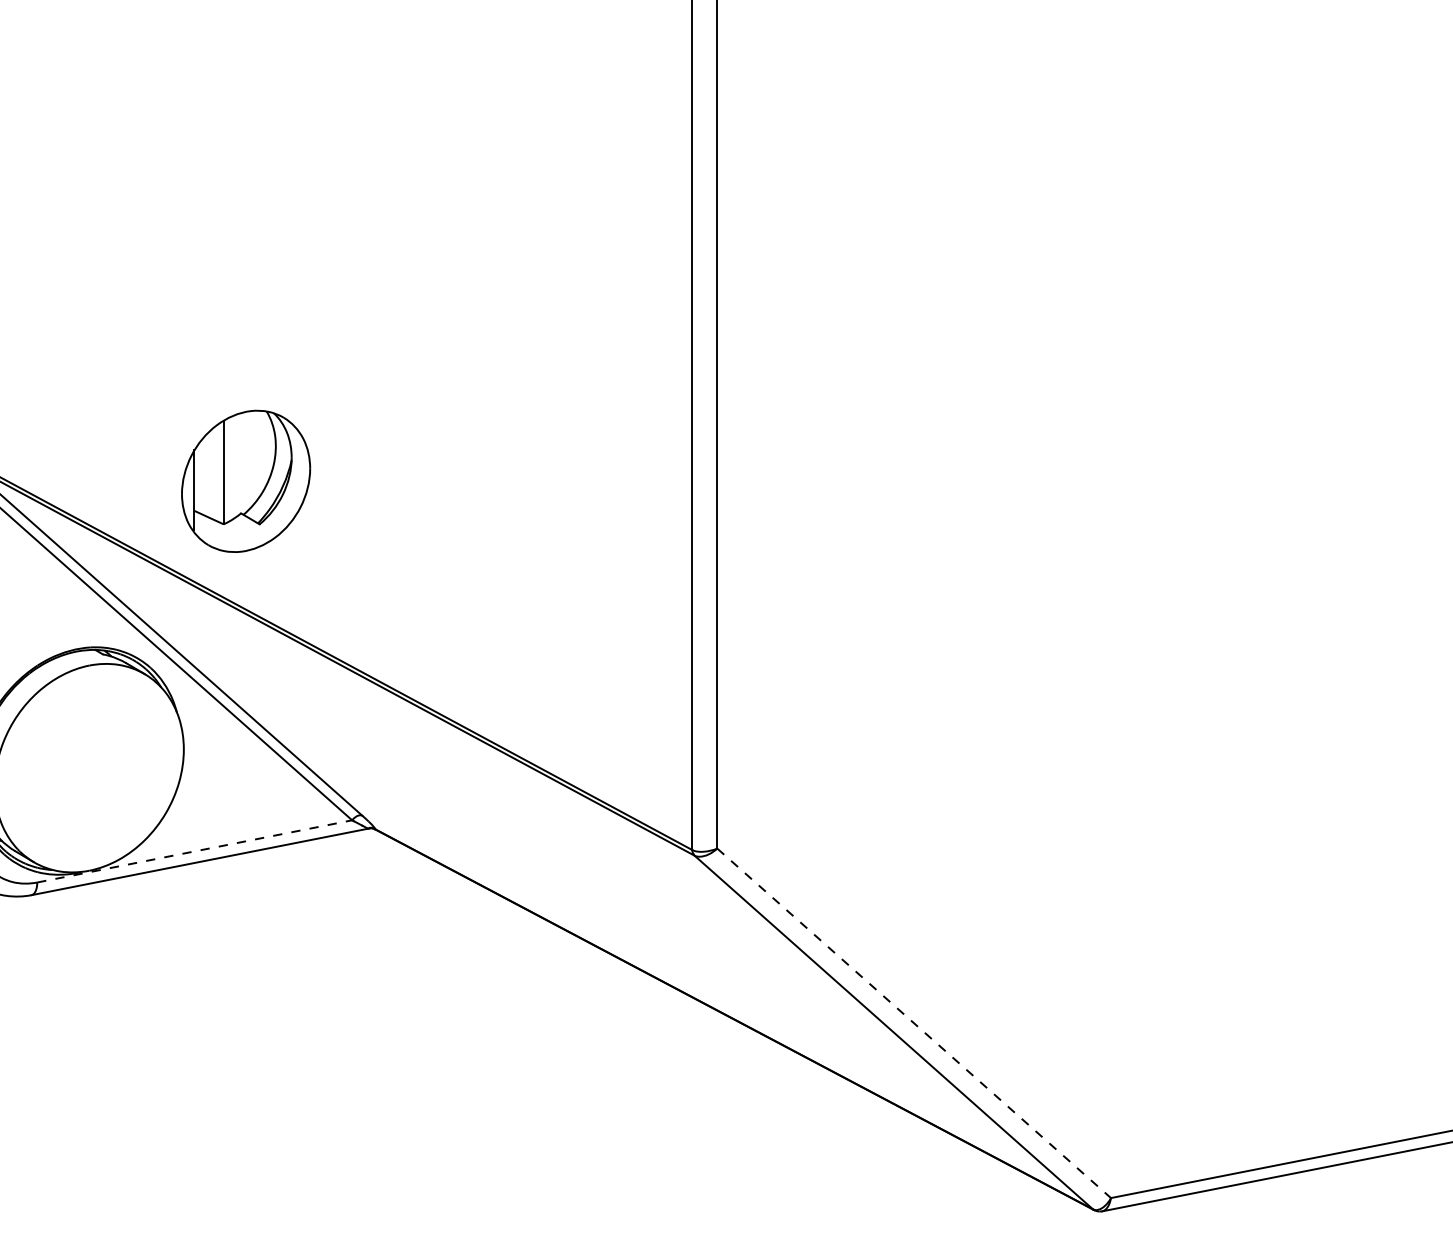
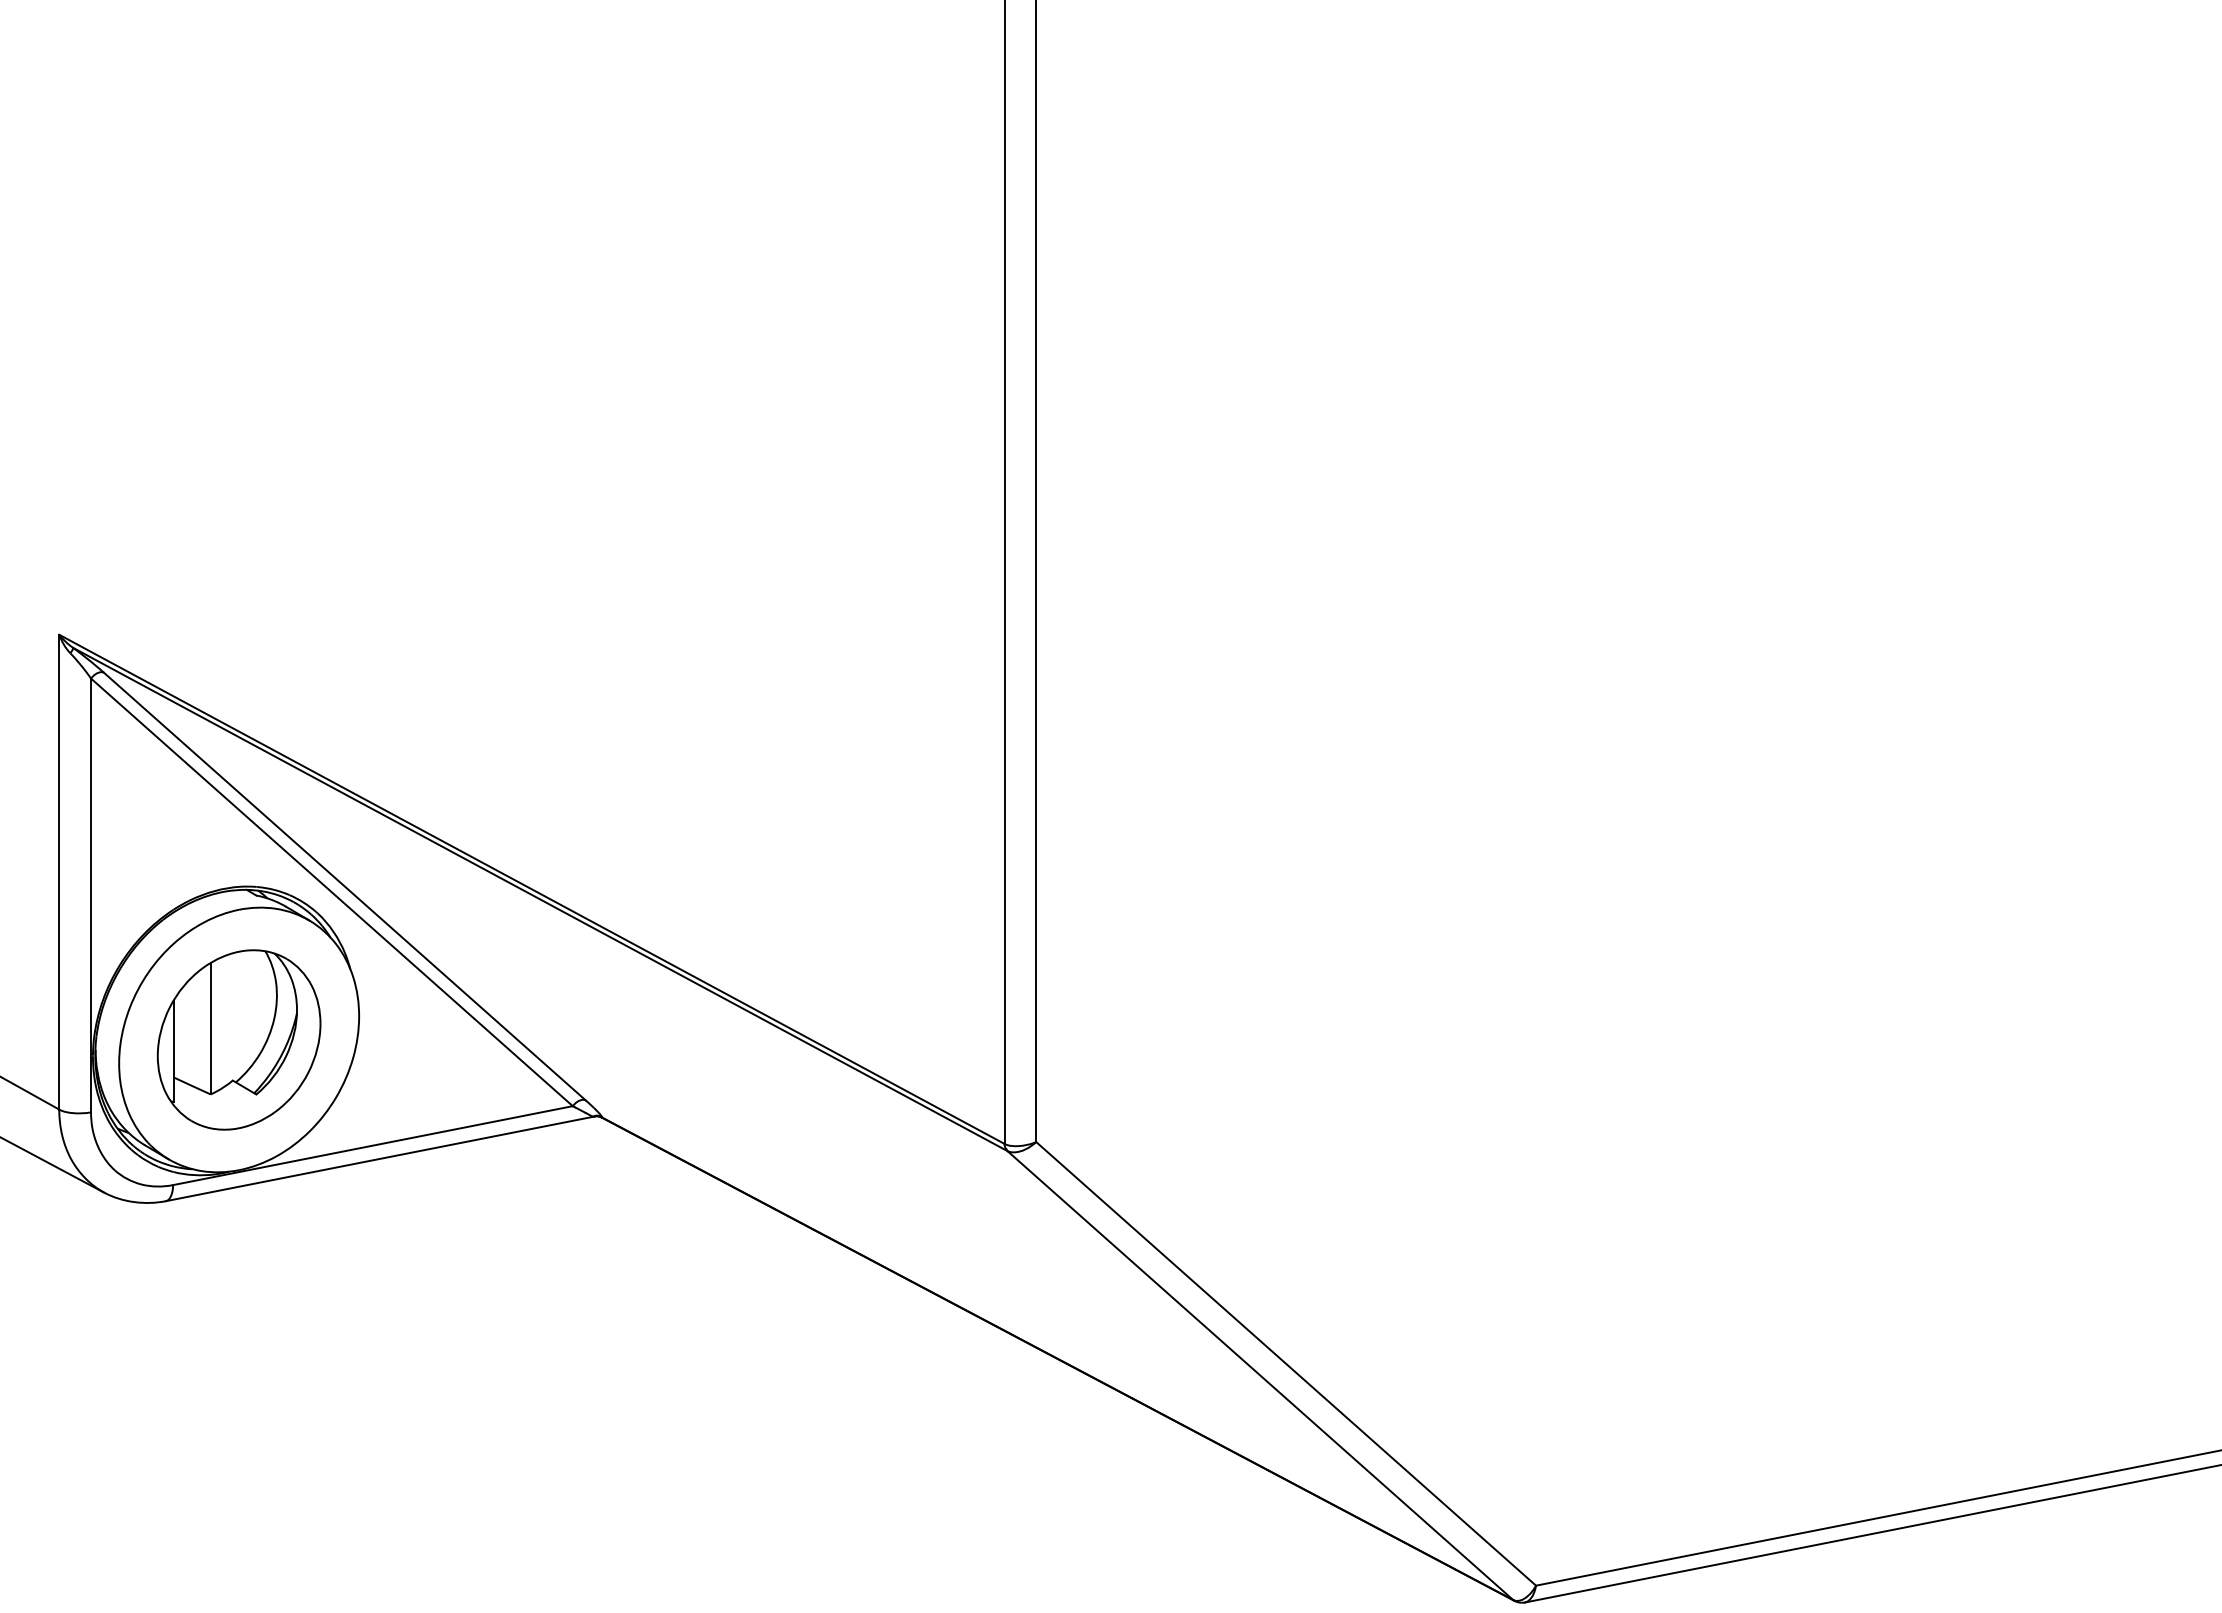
part: (245, 481) -> (238, 1039), moved
line: (194, 851) -> (372, 1145), dashed -> solid
line: (914, 1023) -> (1286, 1364), dashed -> solid

